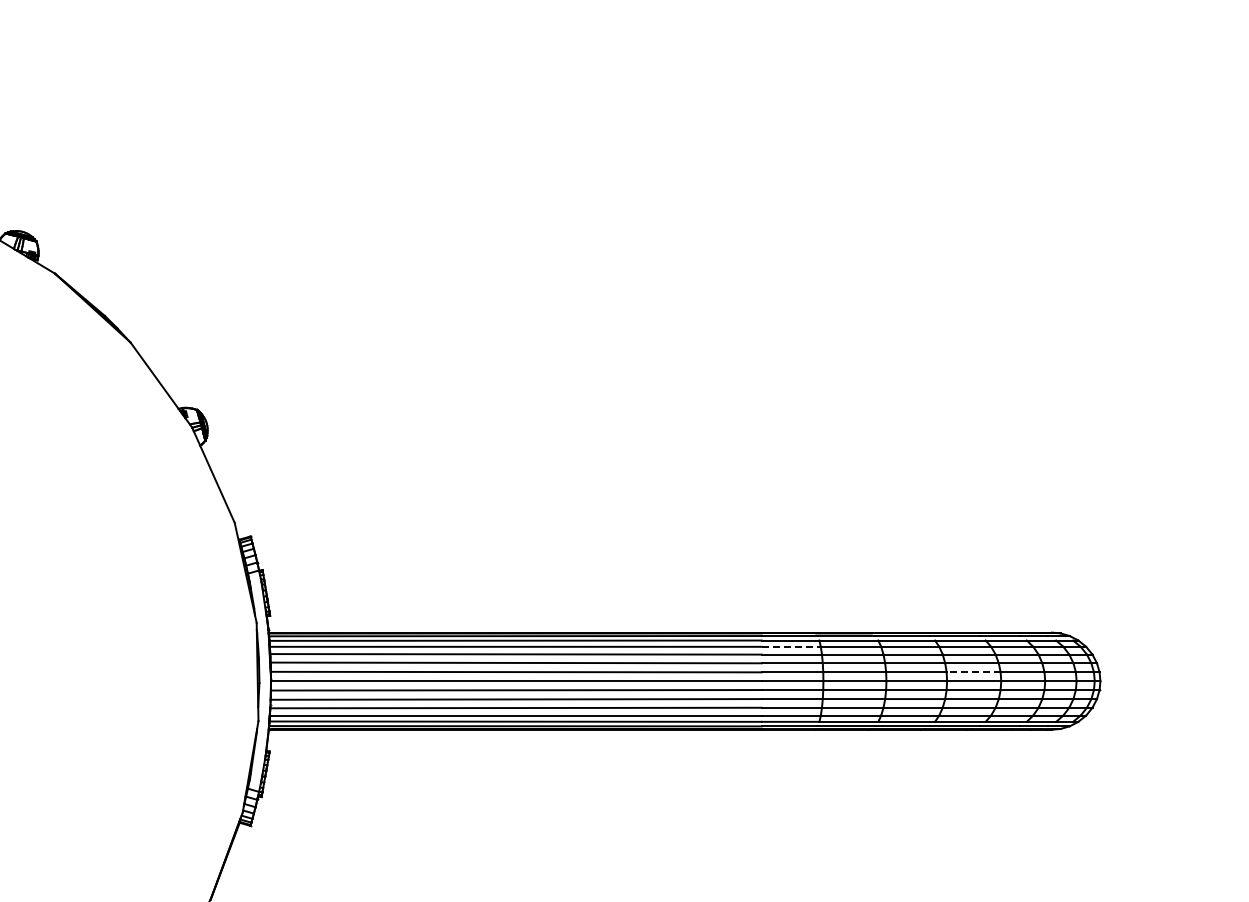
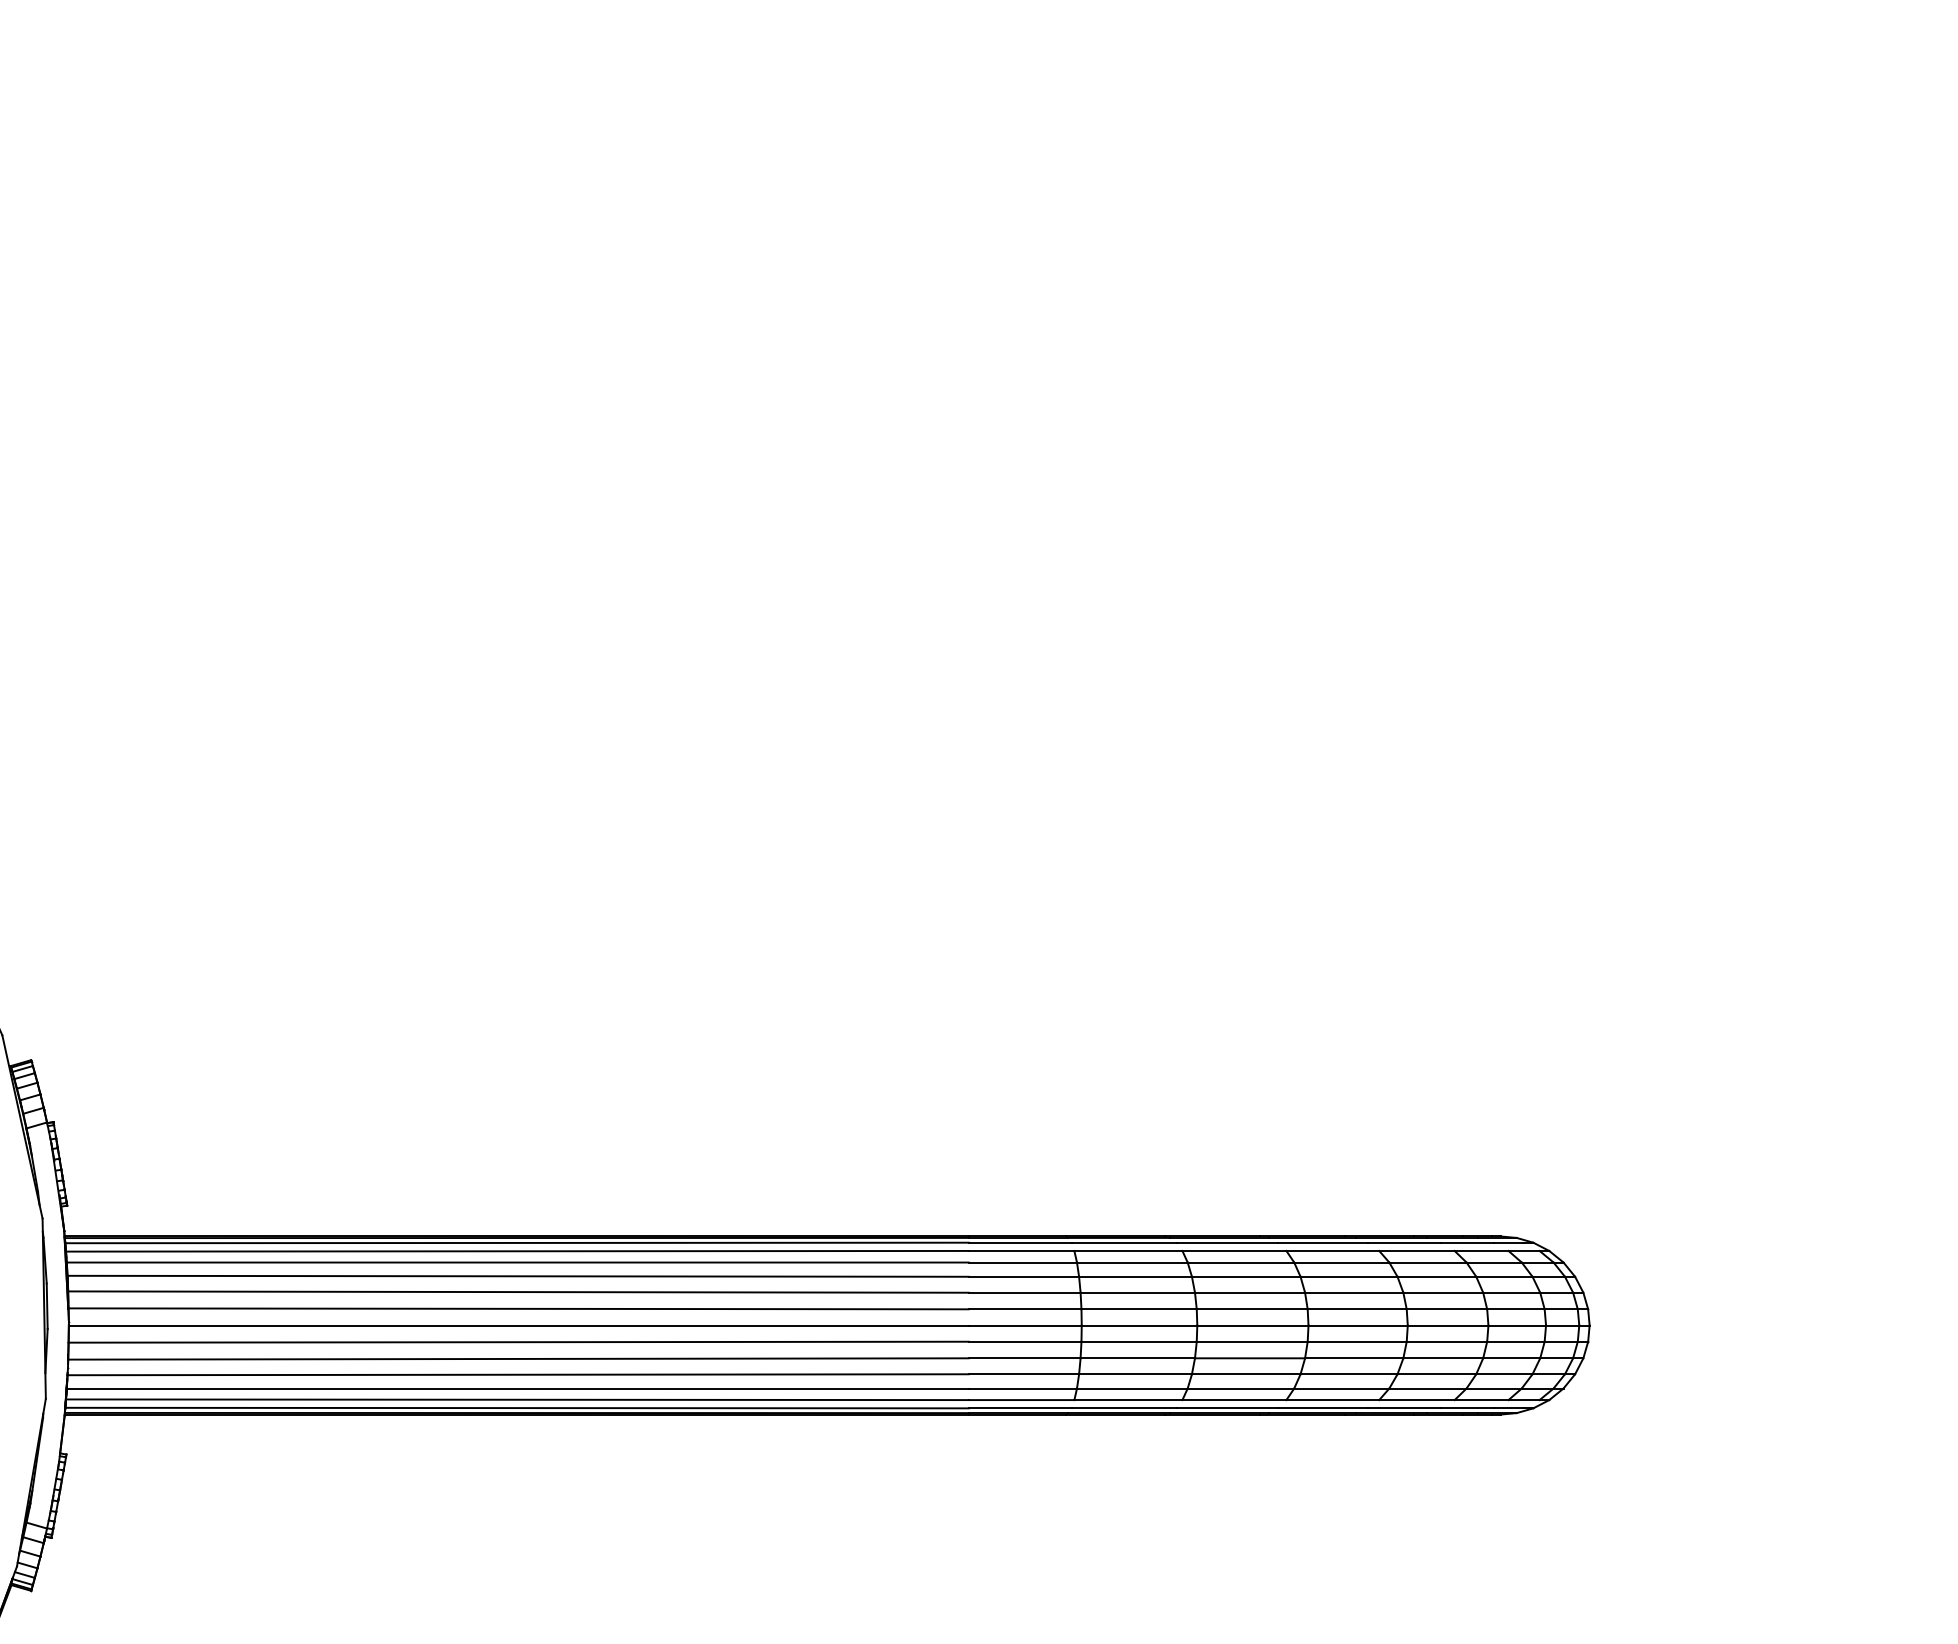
line: (791, 646) -> (1023, 1261), dashed -> solid
line: (973, 672) -> (1356, 1309), dashed -> solid

